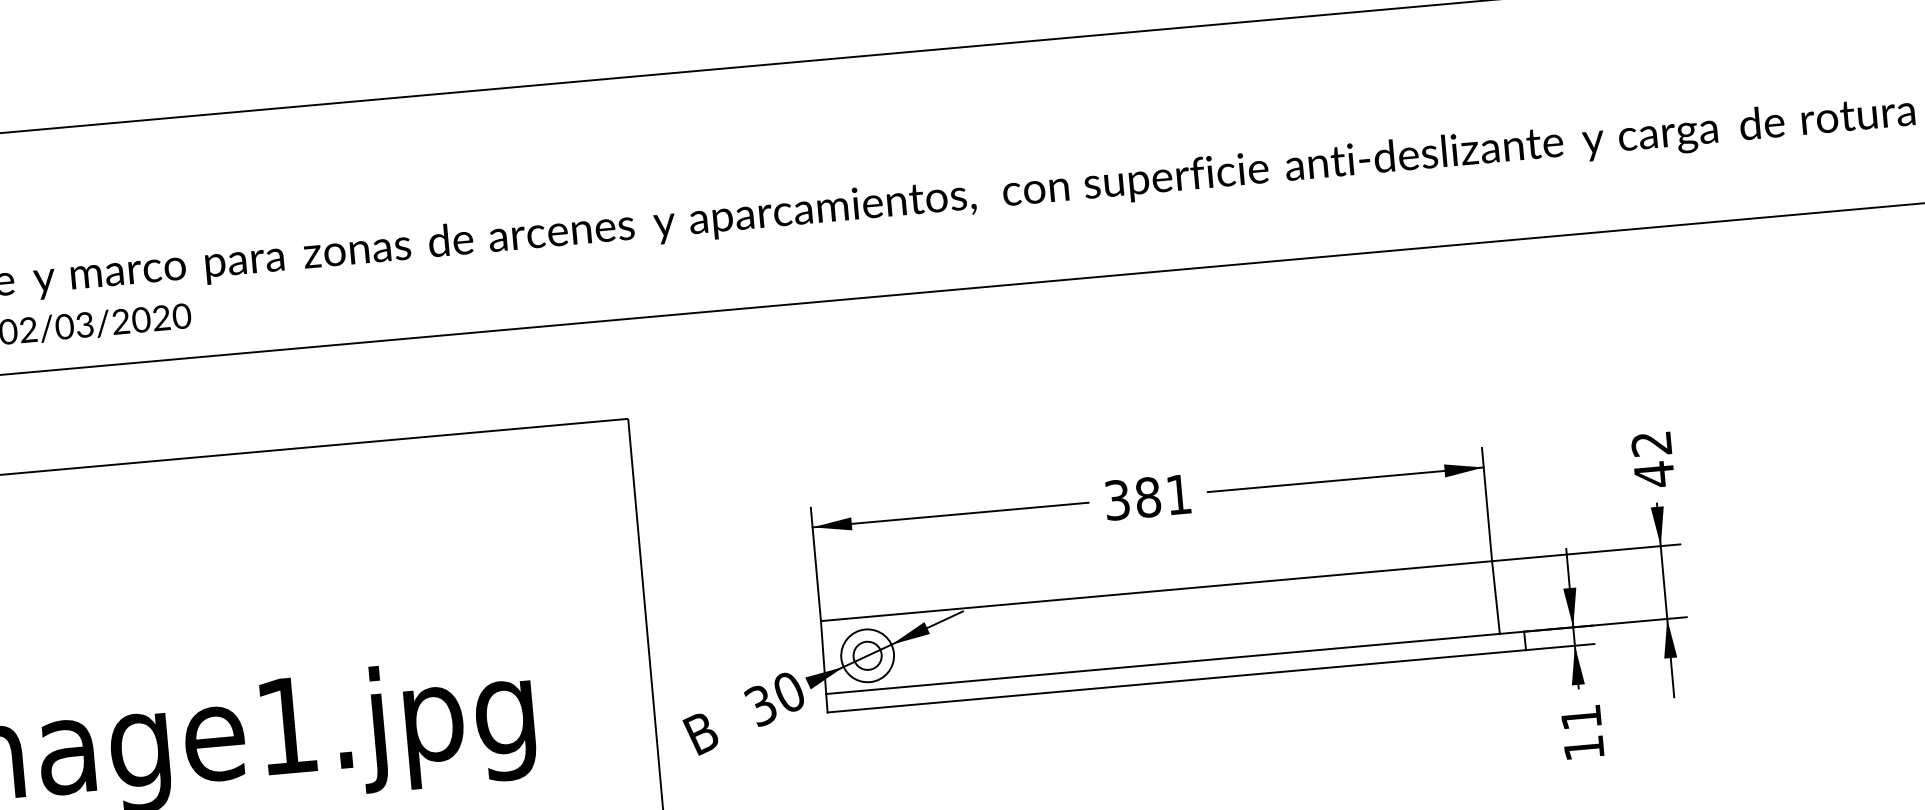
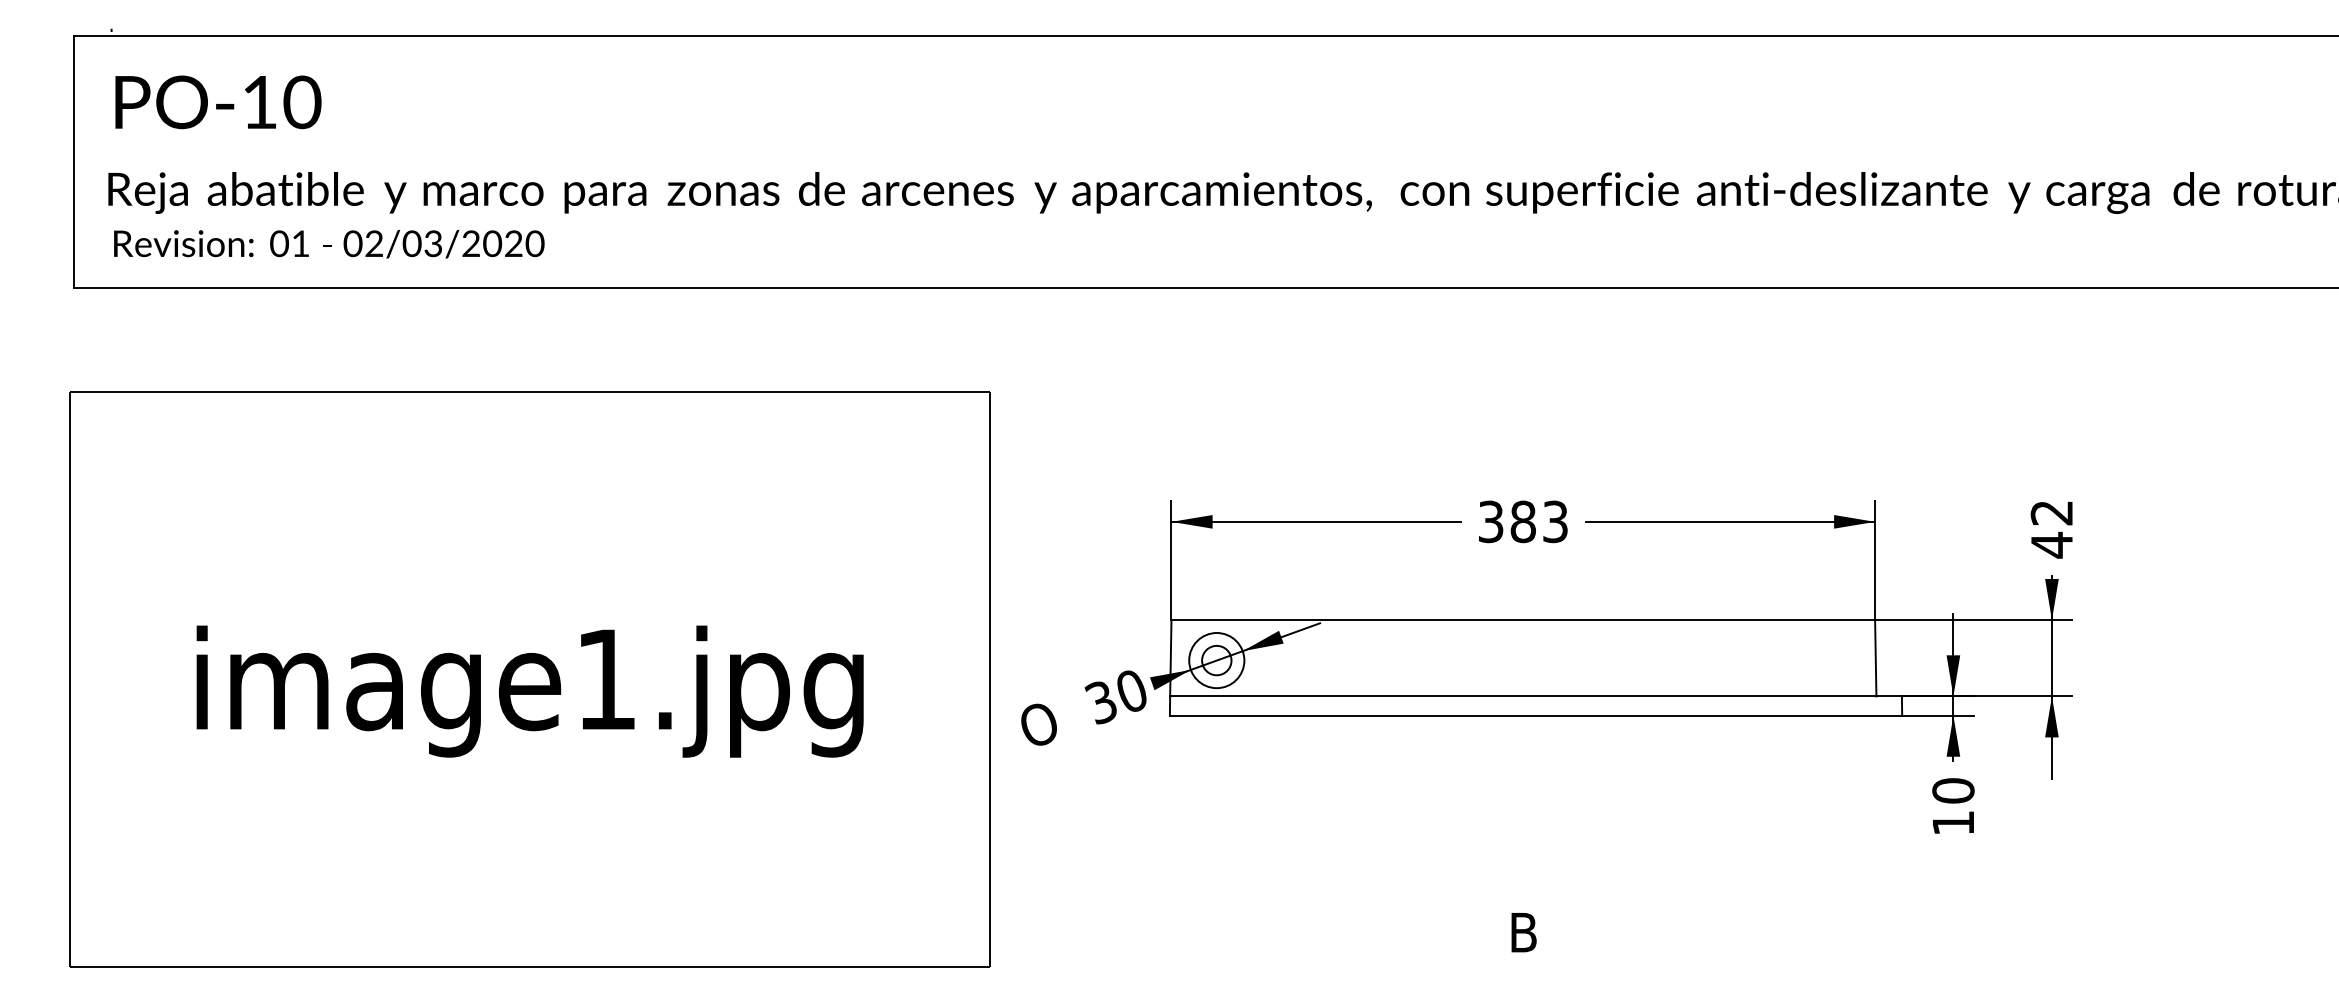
text: (1178, 494) -> (1555, 521), 381 -> 383
text: (1581, 717) -> (1953, 790), 11 -> 10
text: (702, 733) -> (1037, 725), B -> O

